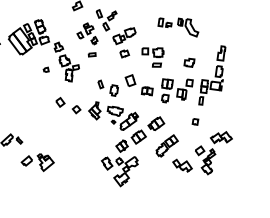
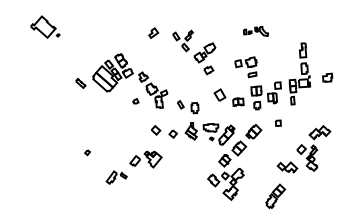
part: (178, 25) -> (255, 31), size x0.6
part: (87, 39) -> (169, 63), removed
part: (151, 56) -> (245, 67), moved
part: (189, 62) -> (327, 77), moved
part: (107, 88) -> (188, 107), moved
part: (195, 121) -> (278, 122), moved
part: (167, 145) -> (275, 195), moved
part: (37, 161) -> (145, 159), moved

